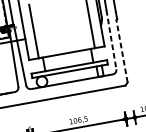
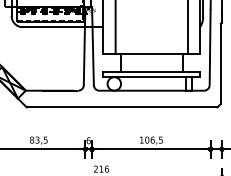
line: (111, 39) -> (210, 47), dashed -> solid
line: (121, 50) -> (220, 63), dashed -> solid

